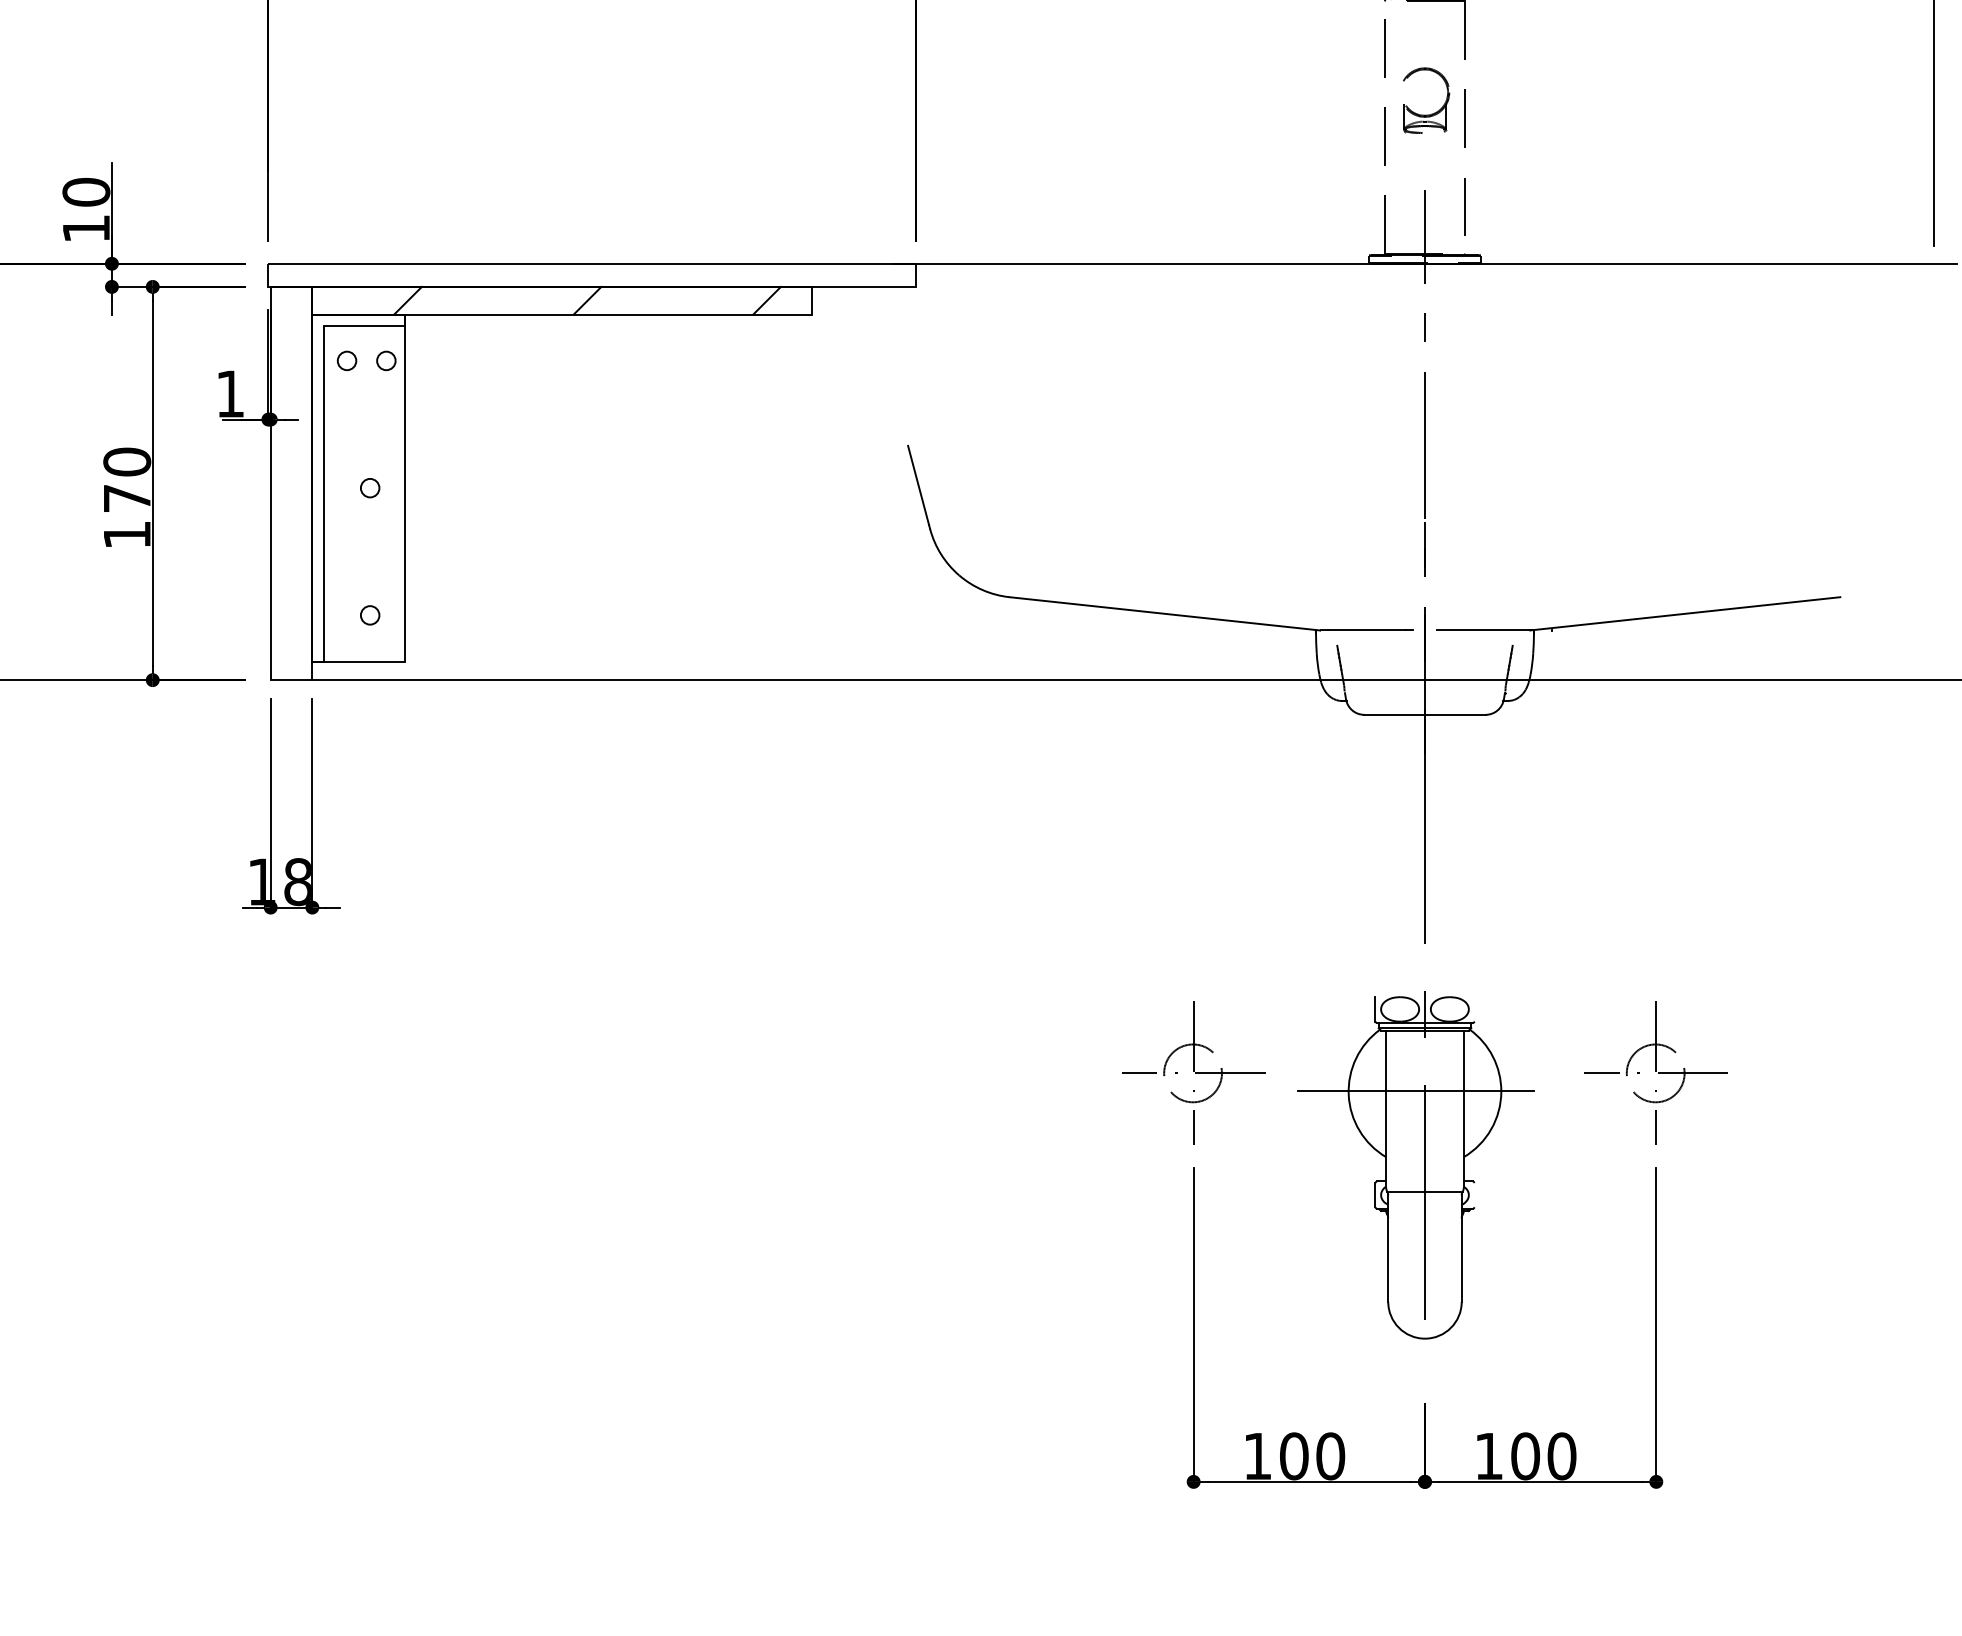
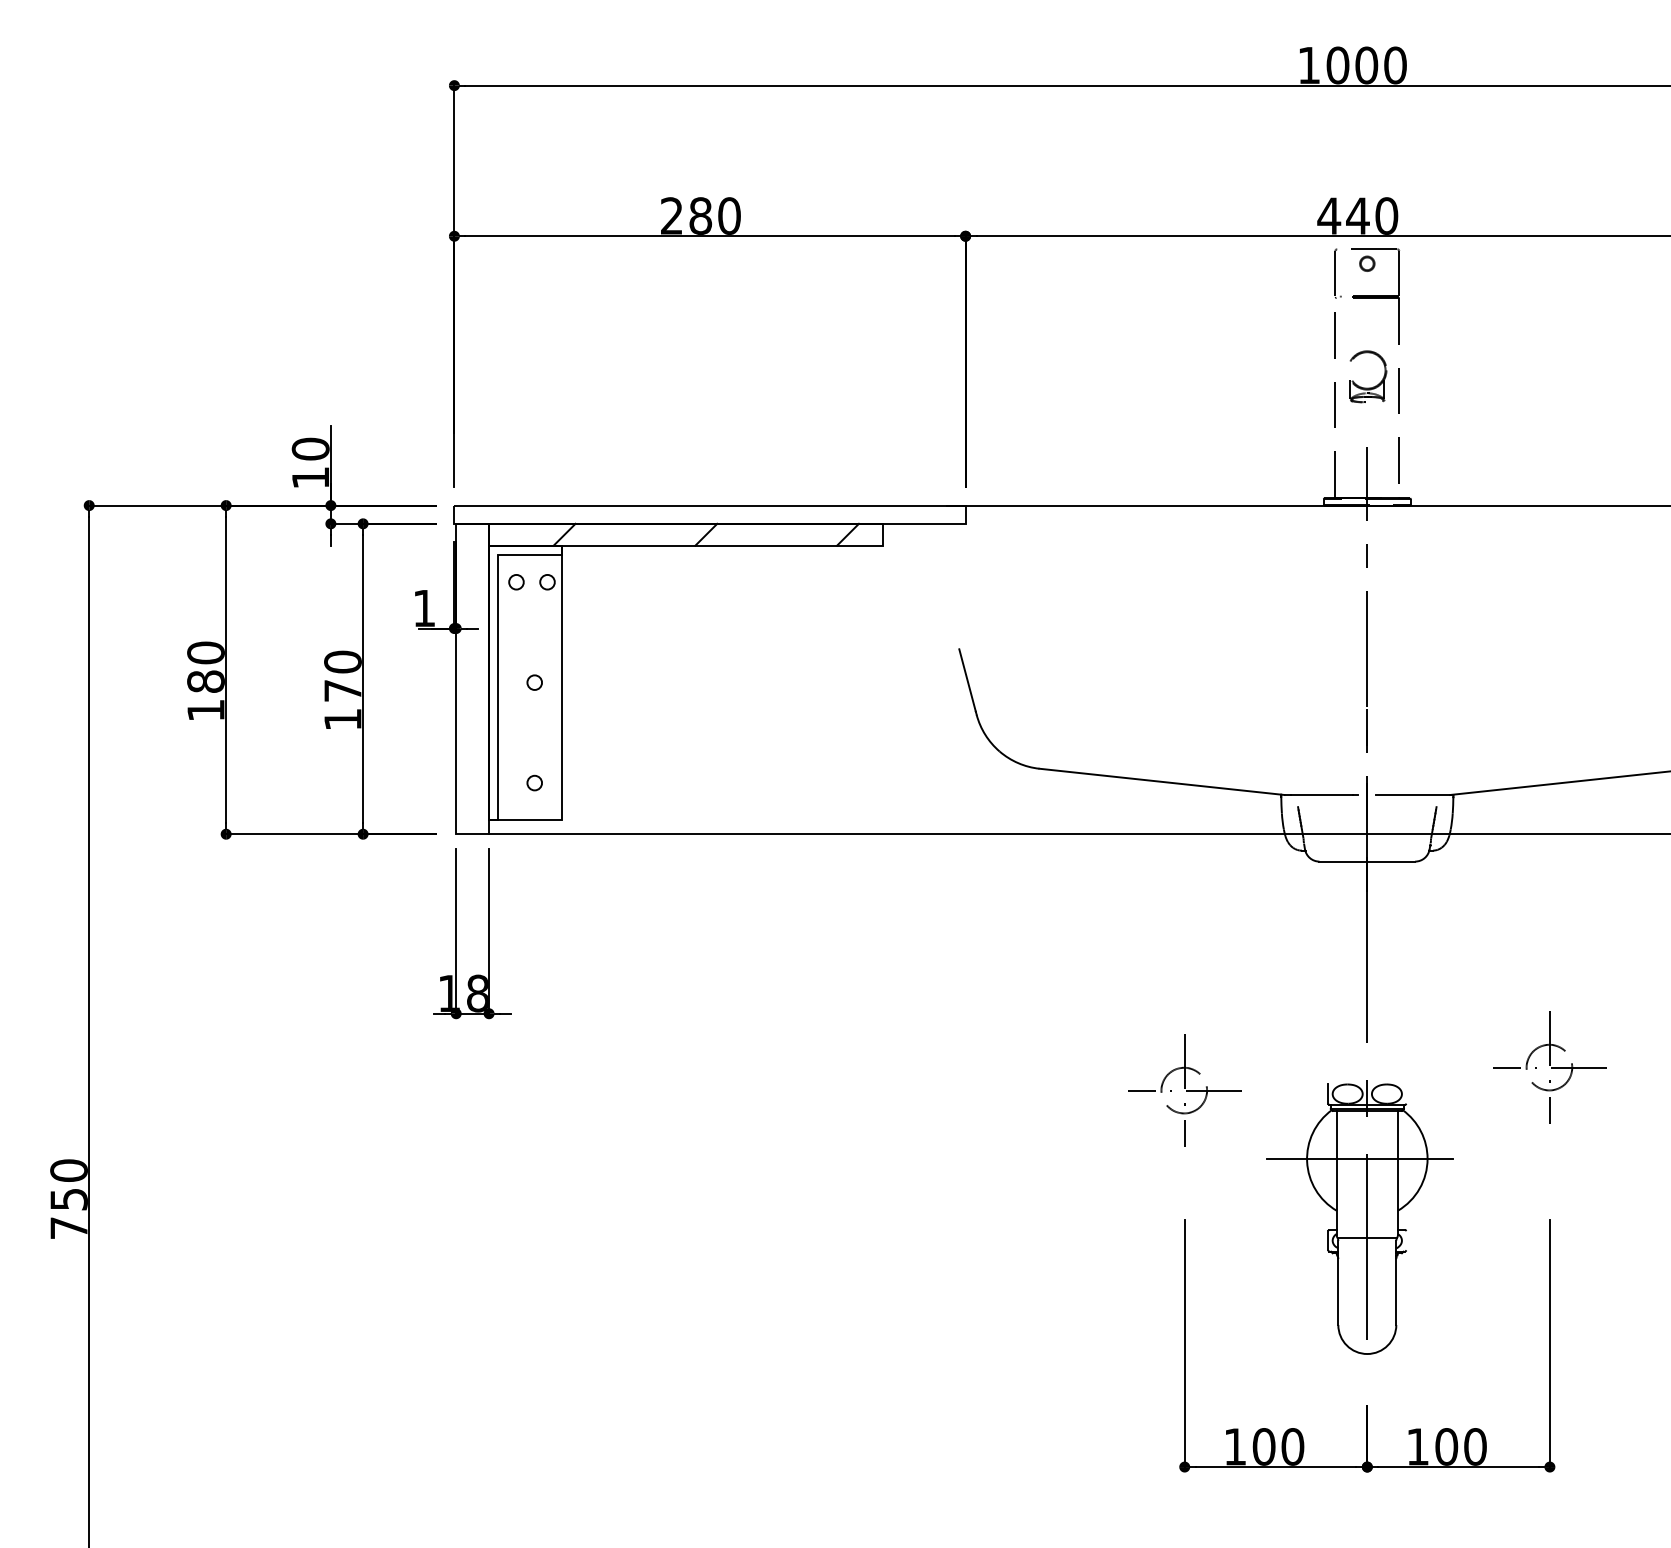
part: (1193, 1073) -> (1184, 1090), moved
part: (1655, 1073) -> (1549, 1067), moved

